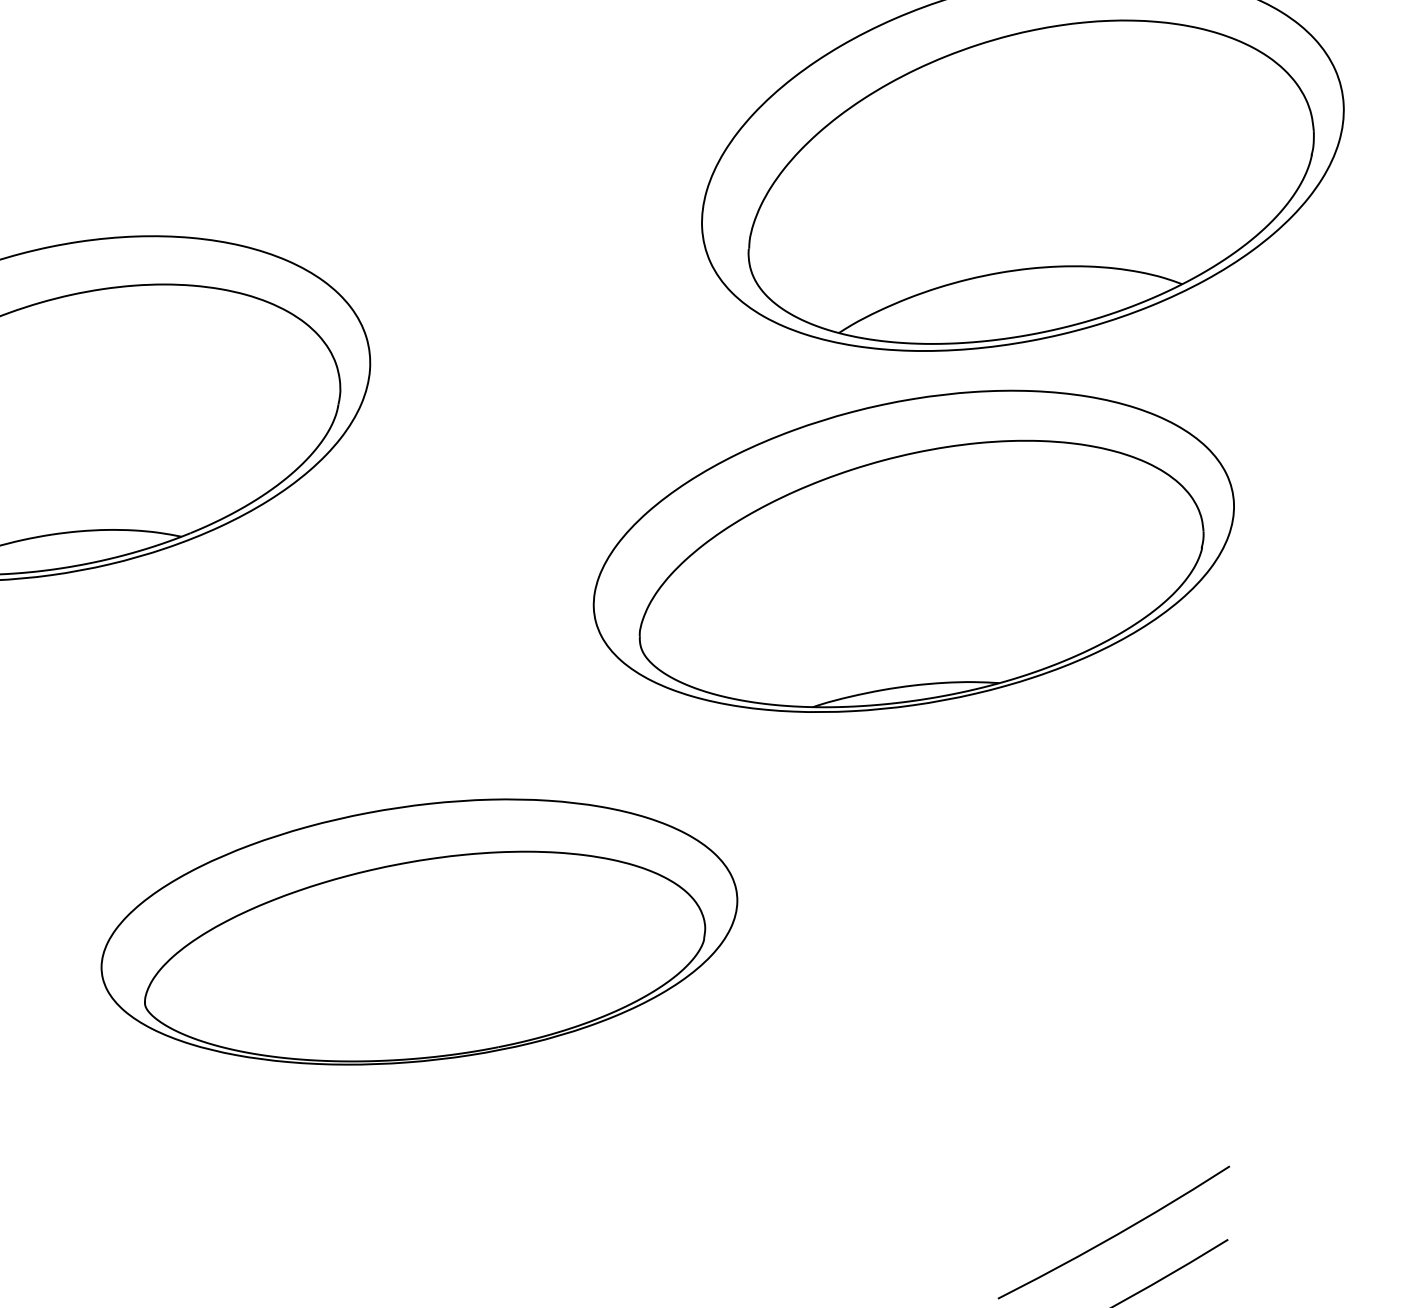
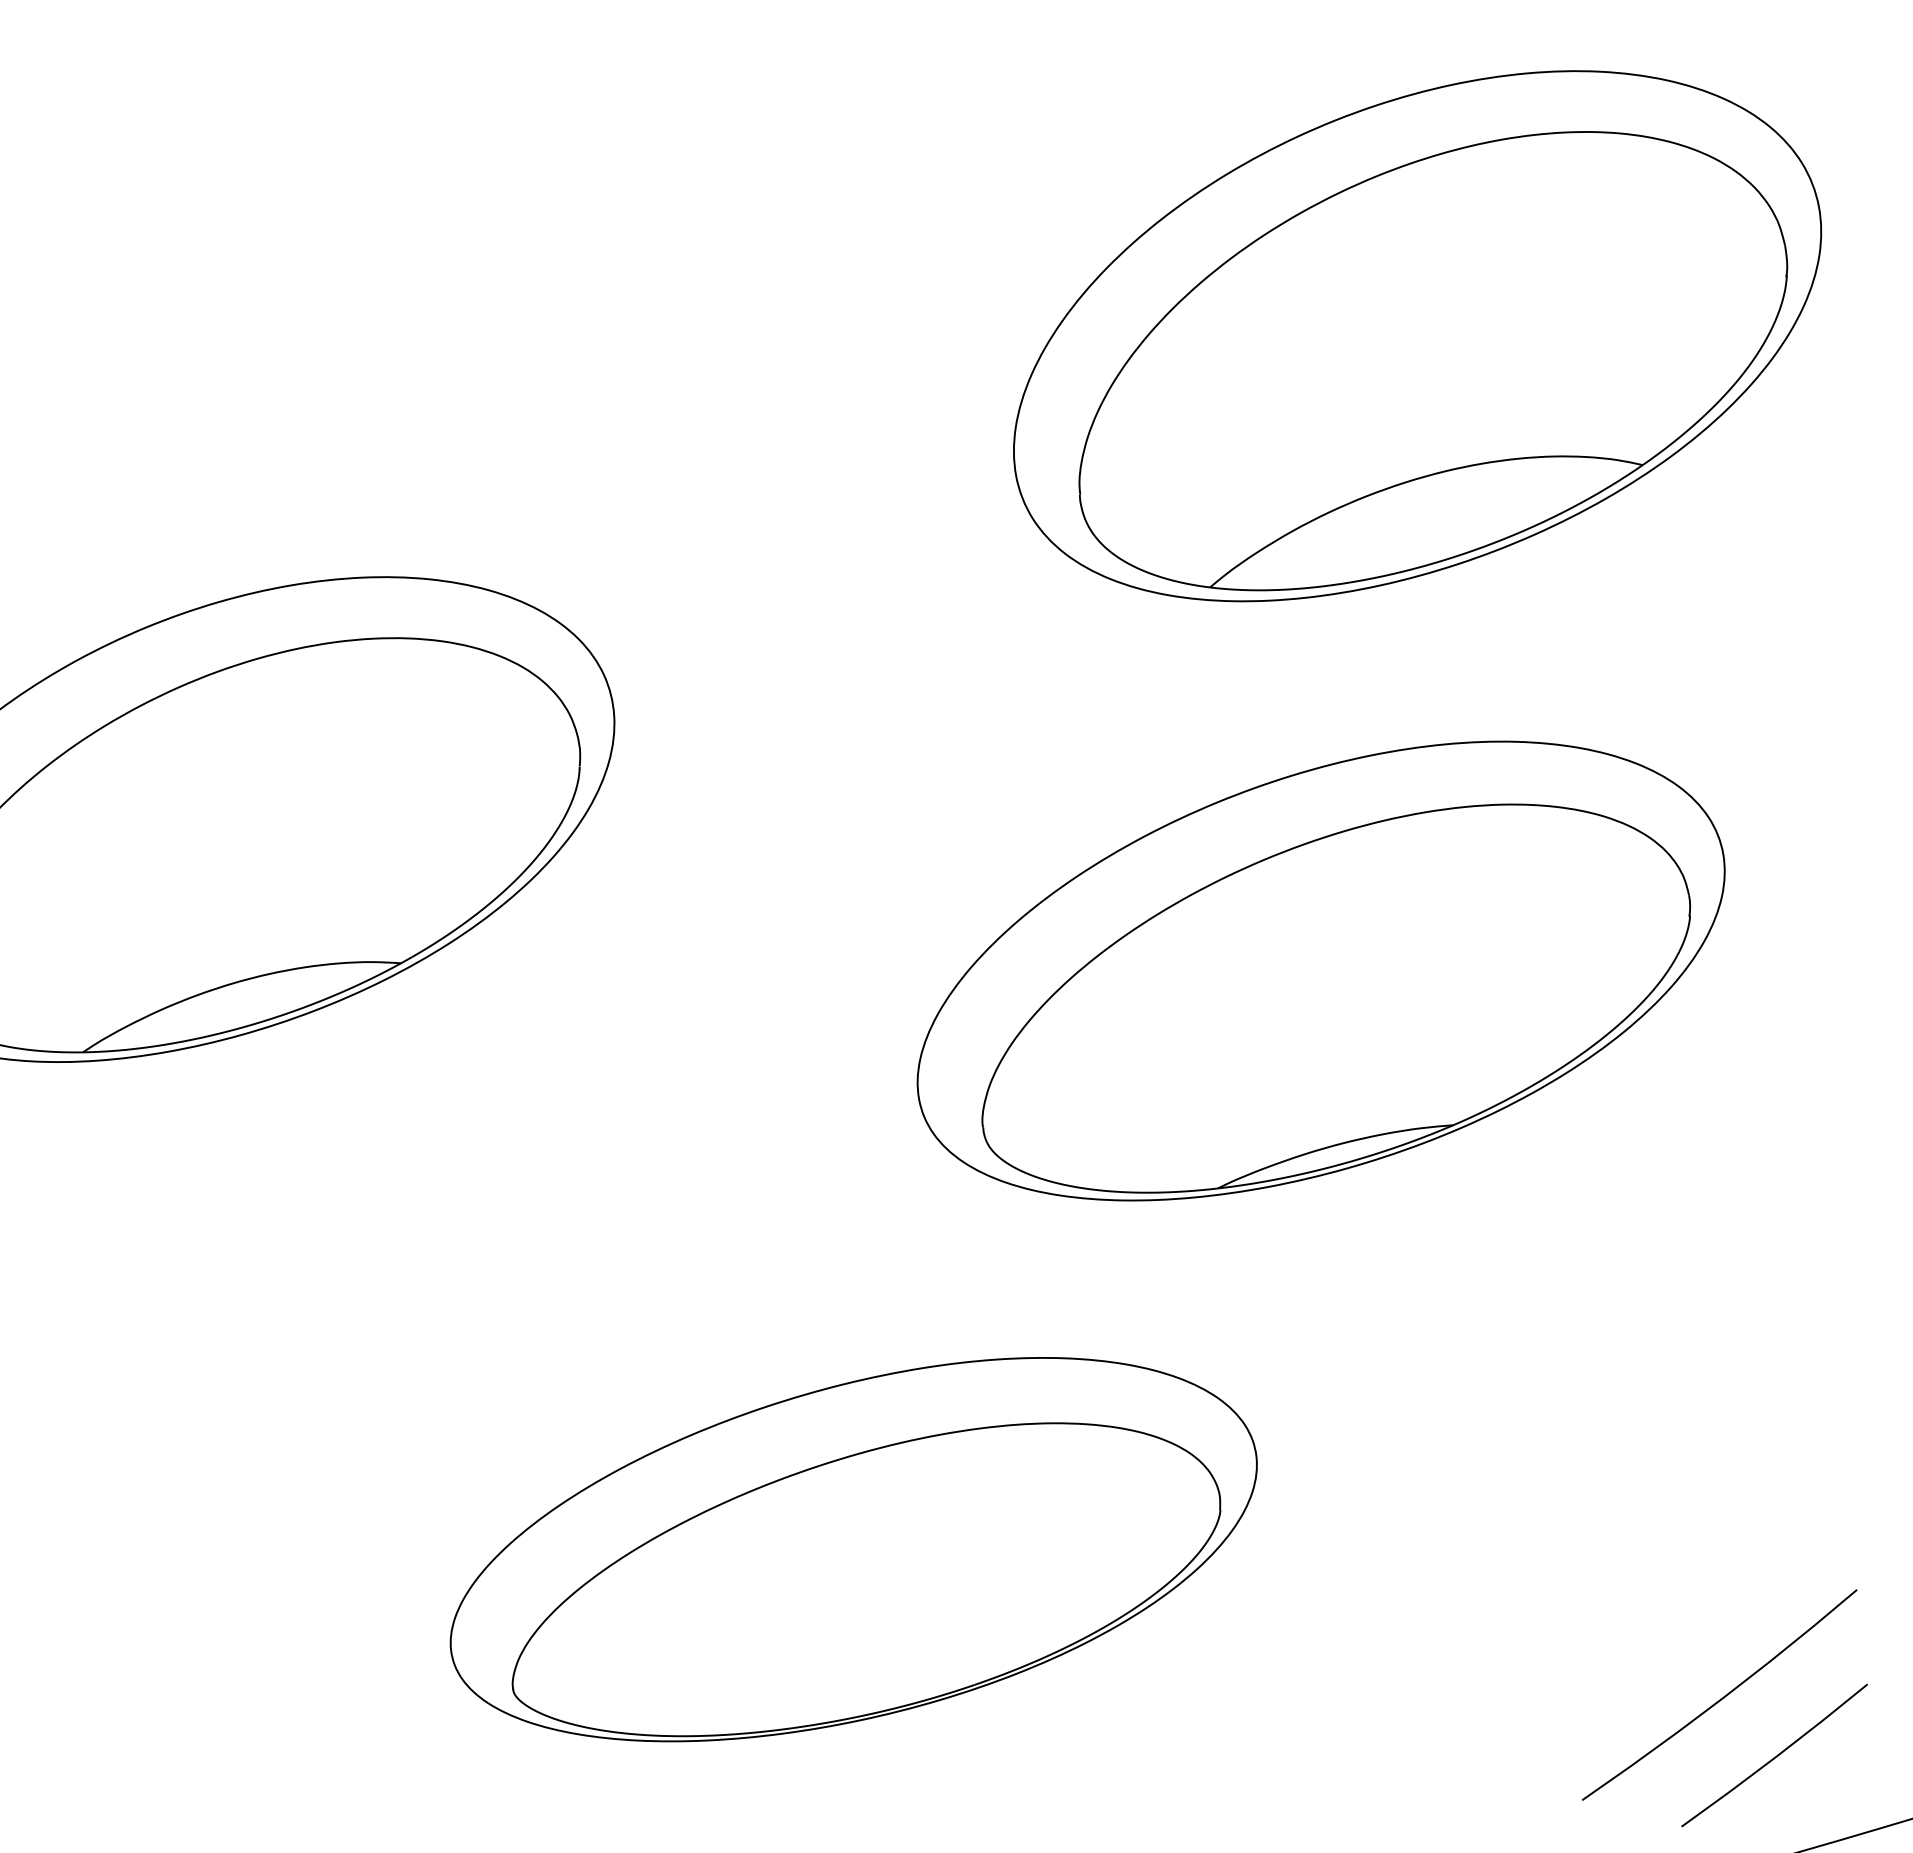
part: (914, 551) -> (1320, 970), moved
part: (419, 931) -> (853, 1549), moved

